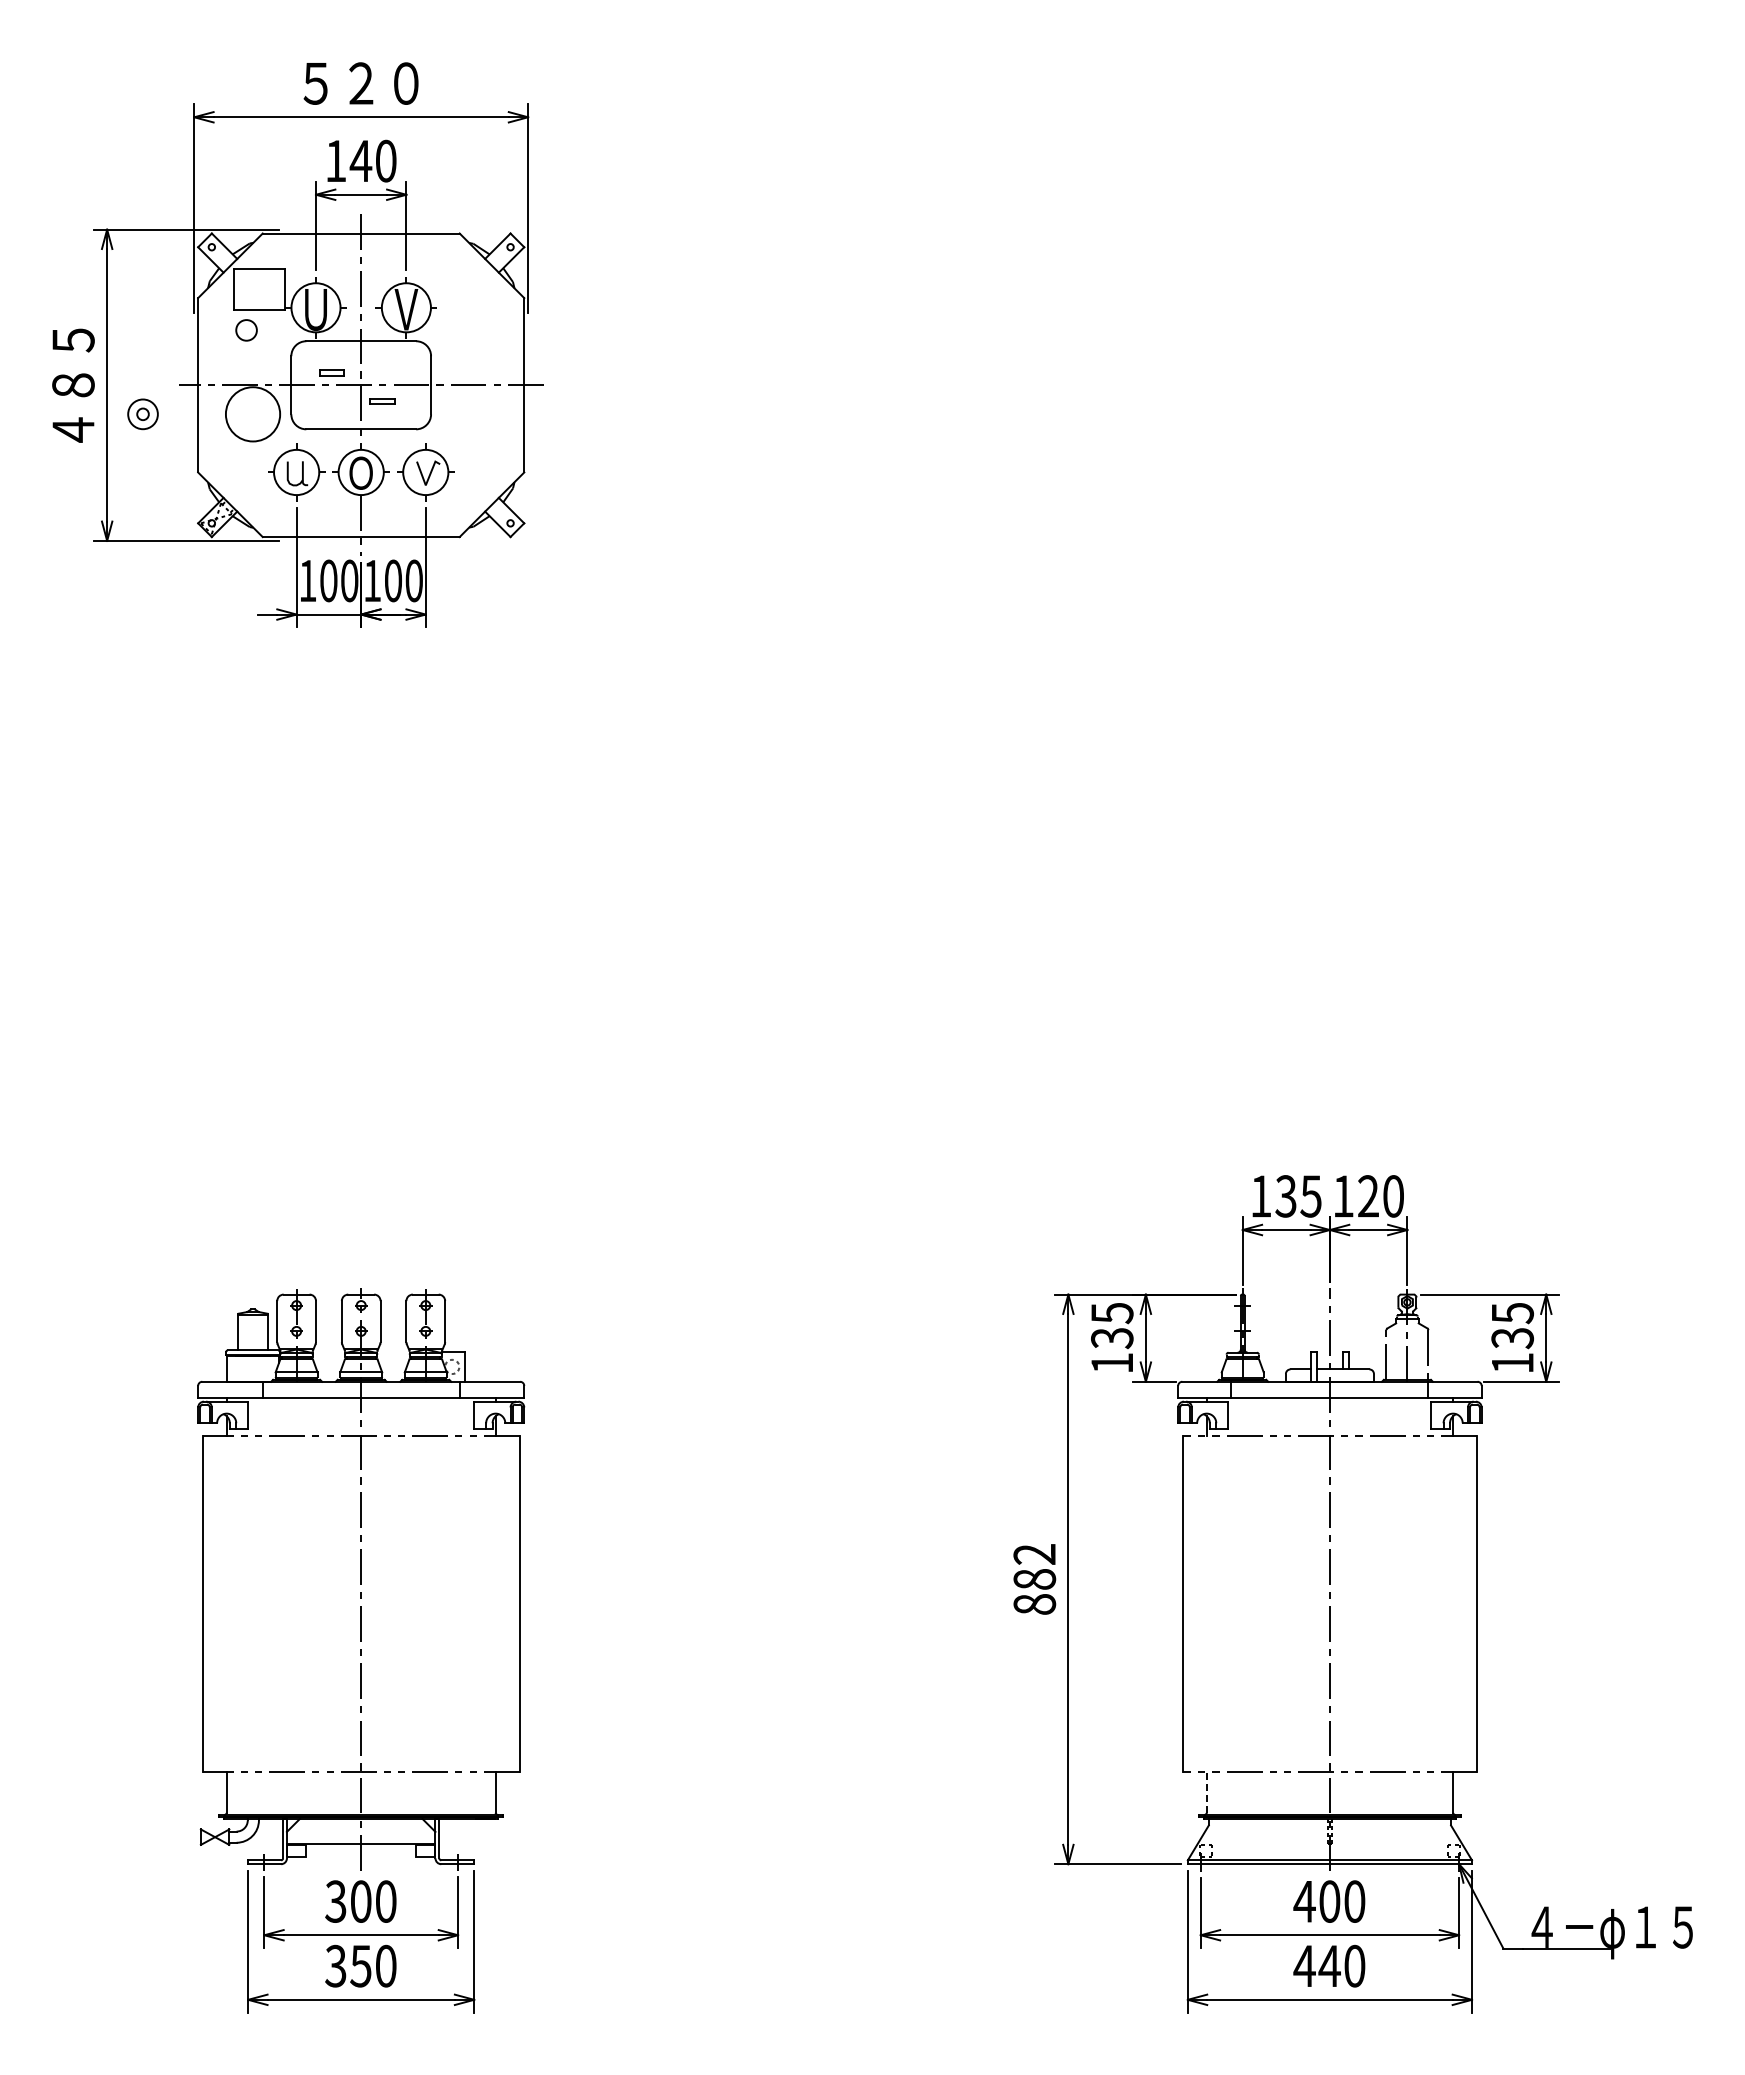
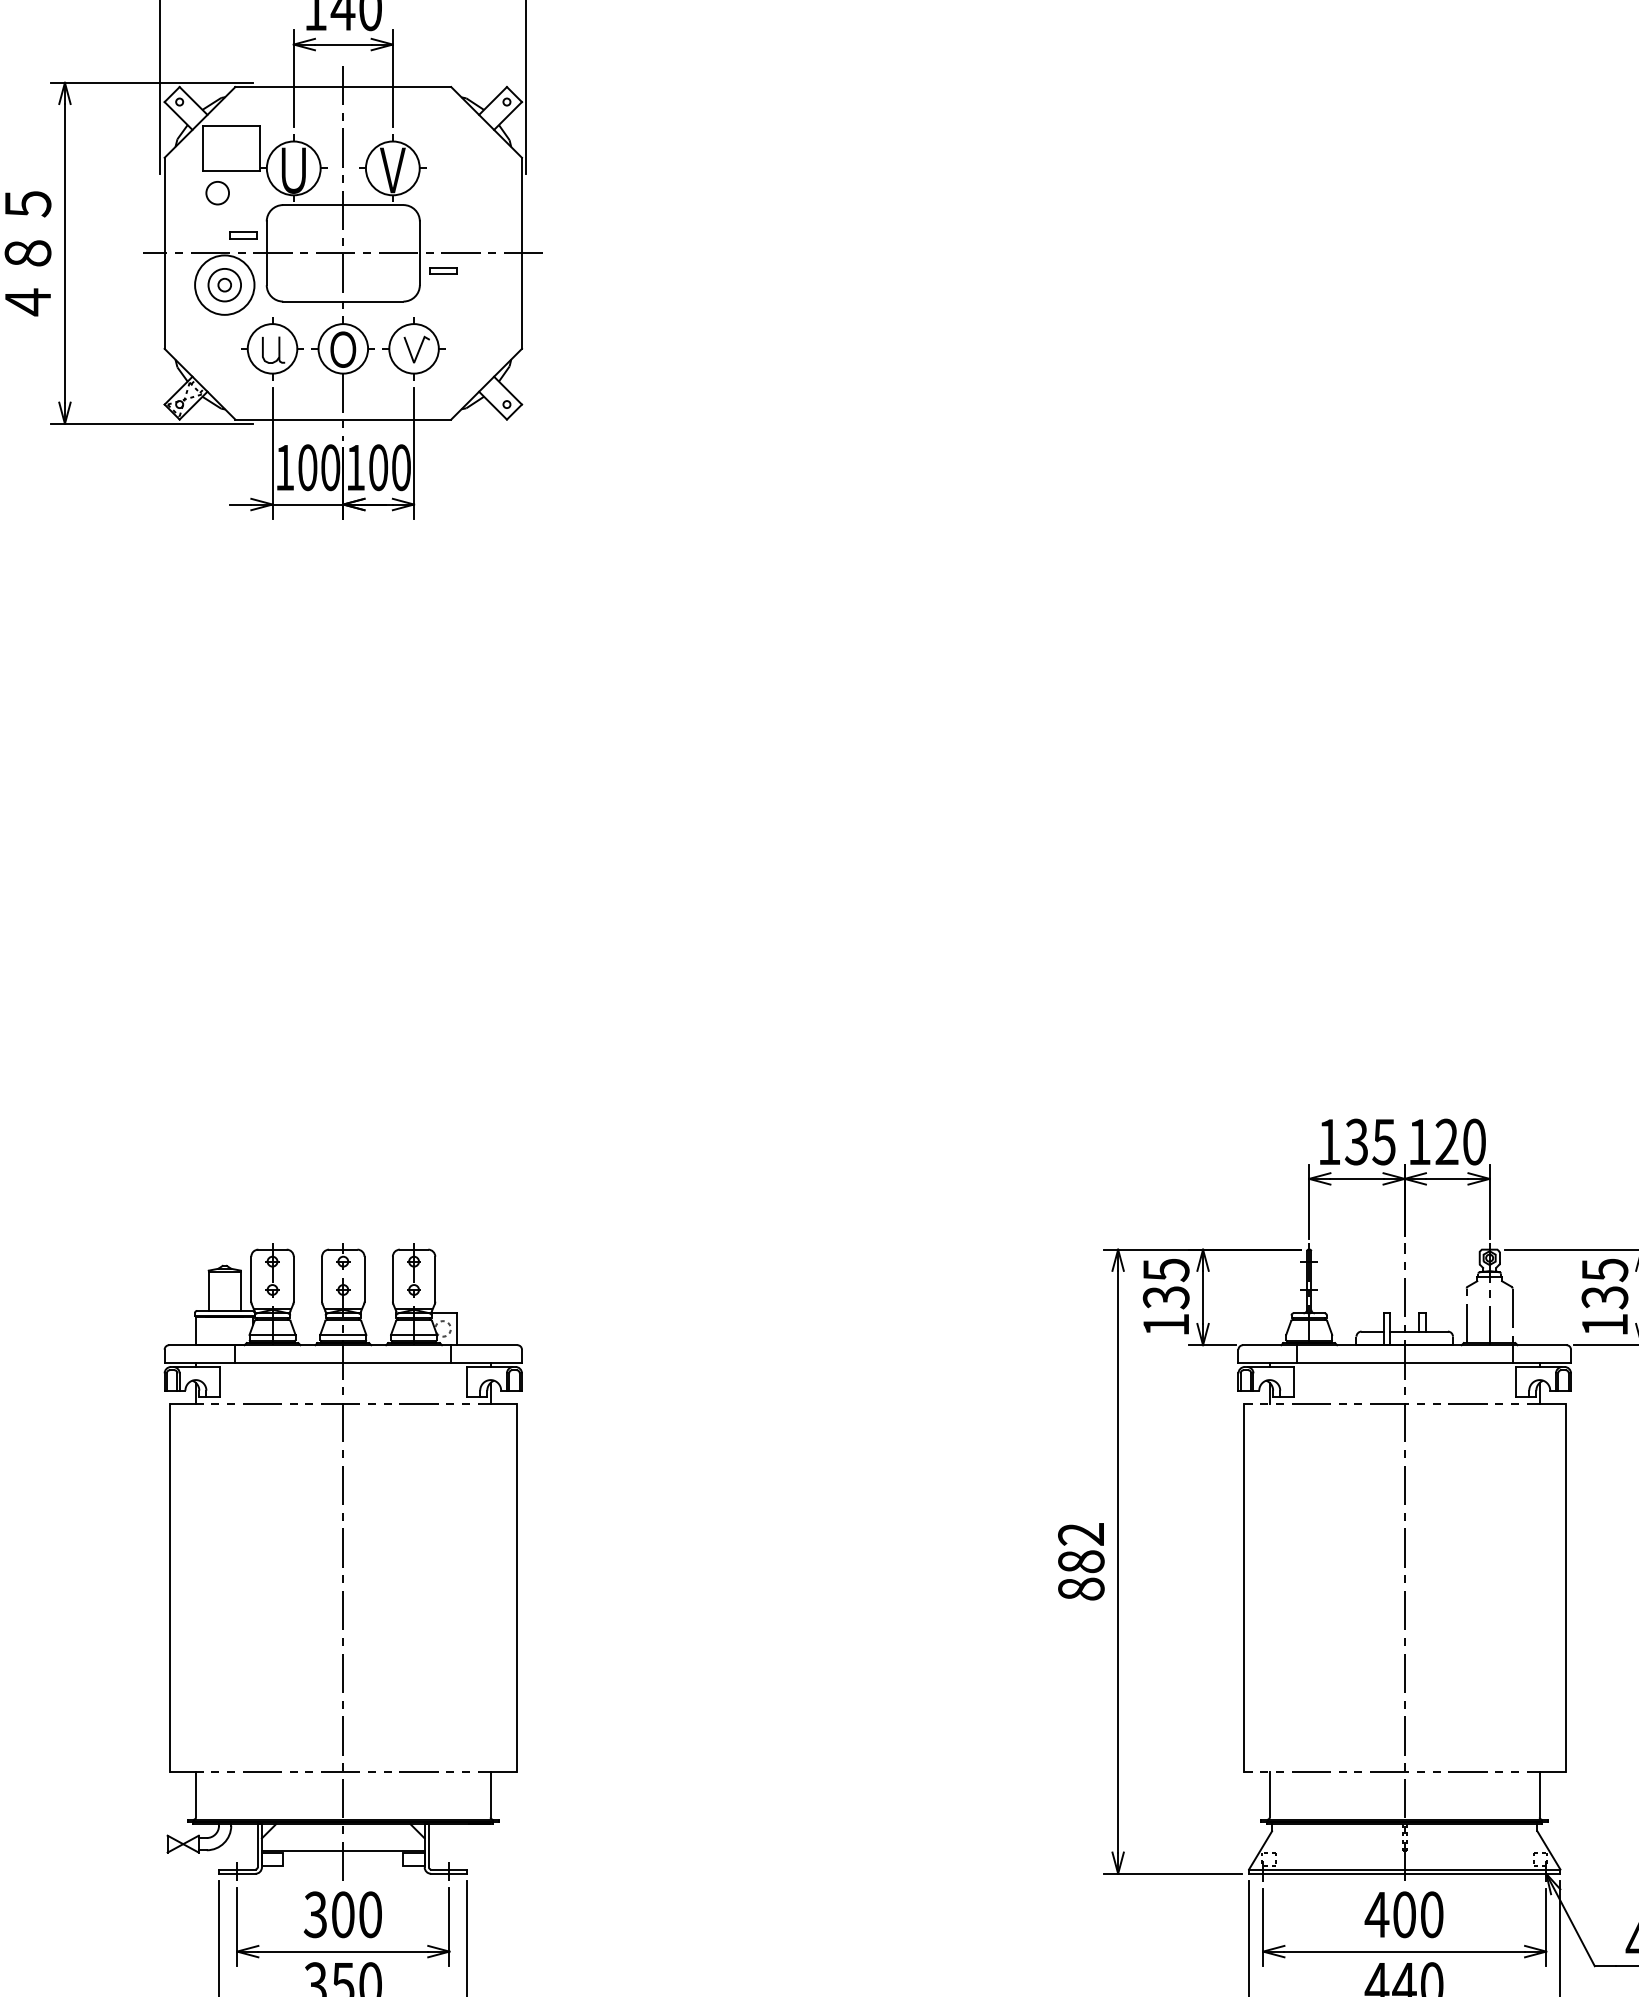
part: (331, 372) -> (242, 234), moved
part: (382, 401) -> (443, 271), moved
part: (142, 414) -> (224, 285), moved
line: (1206, 1792) -> (1269, 1795), dashed -> solid

